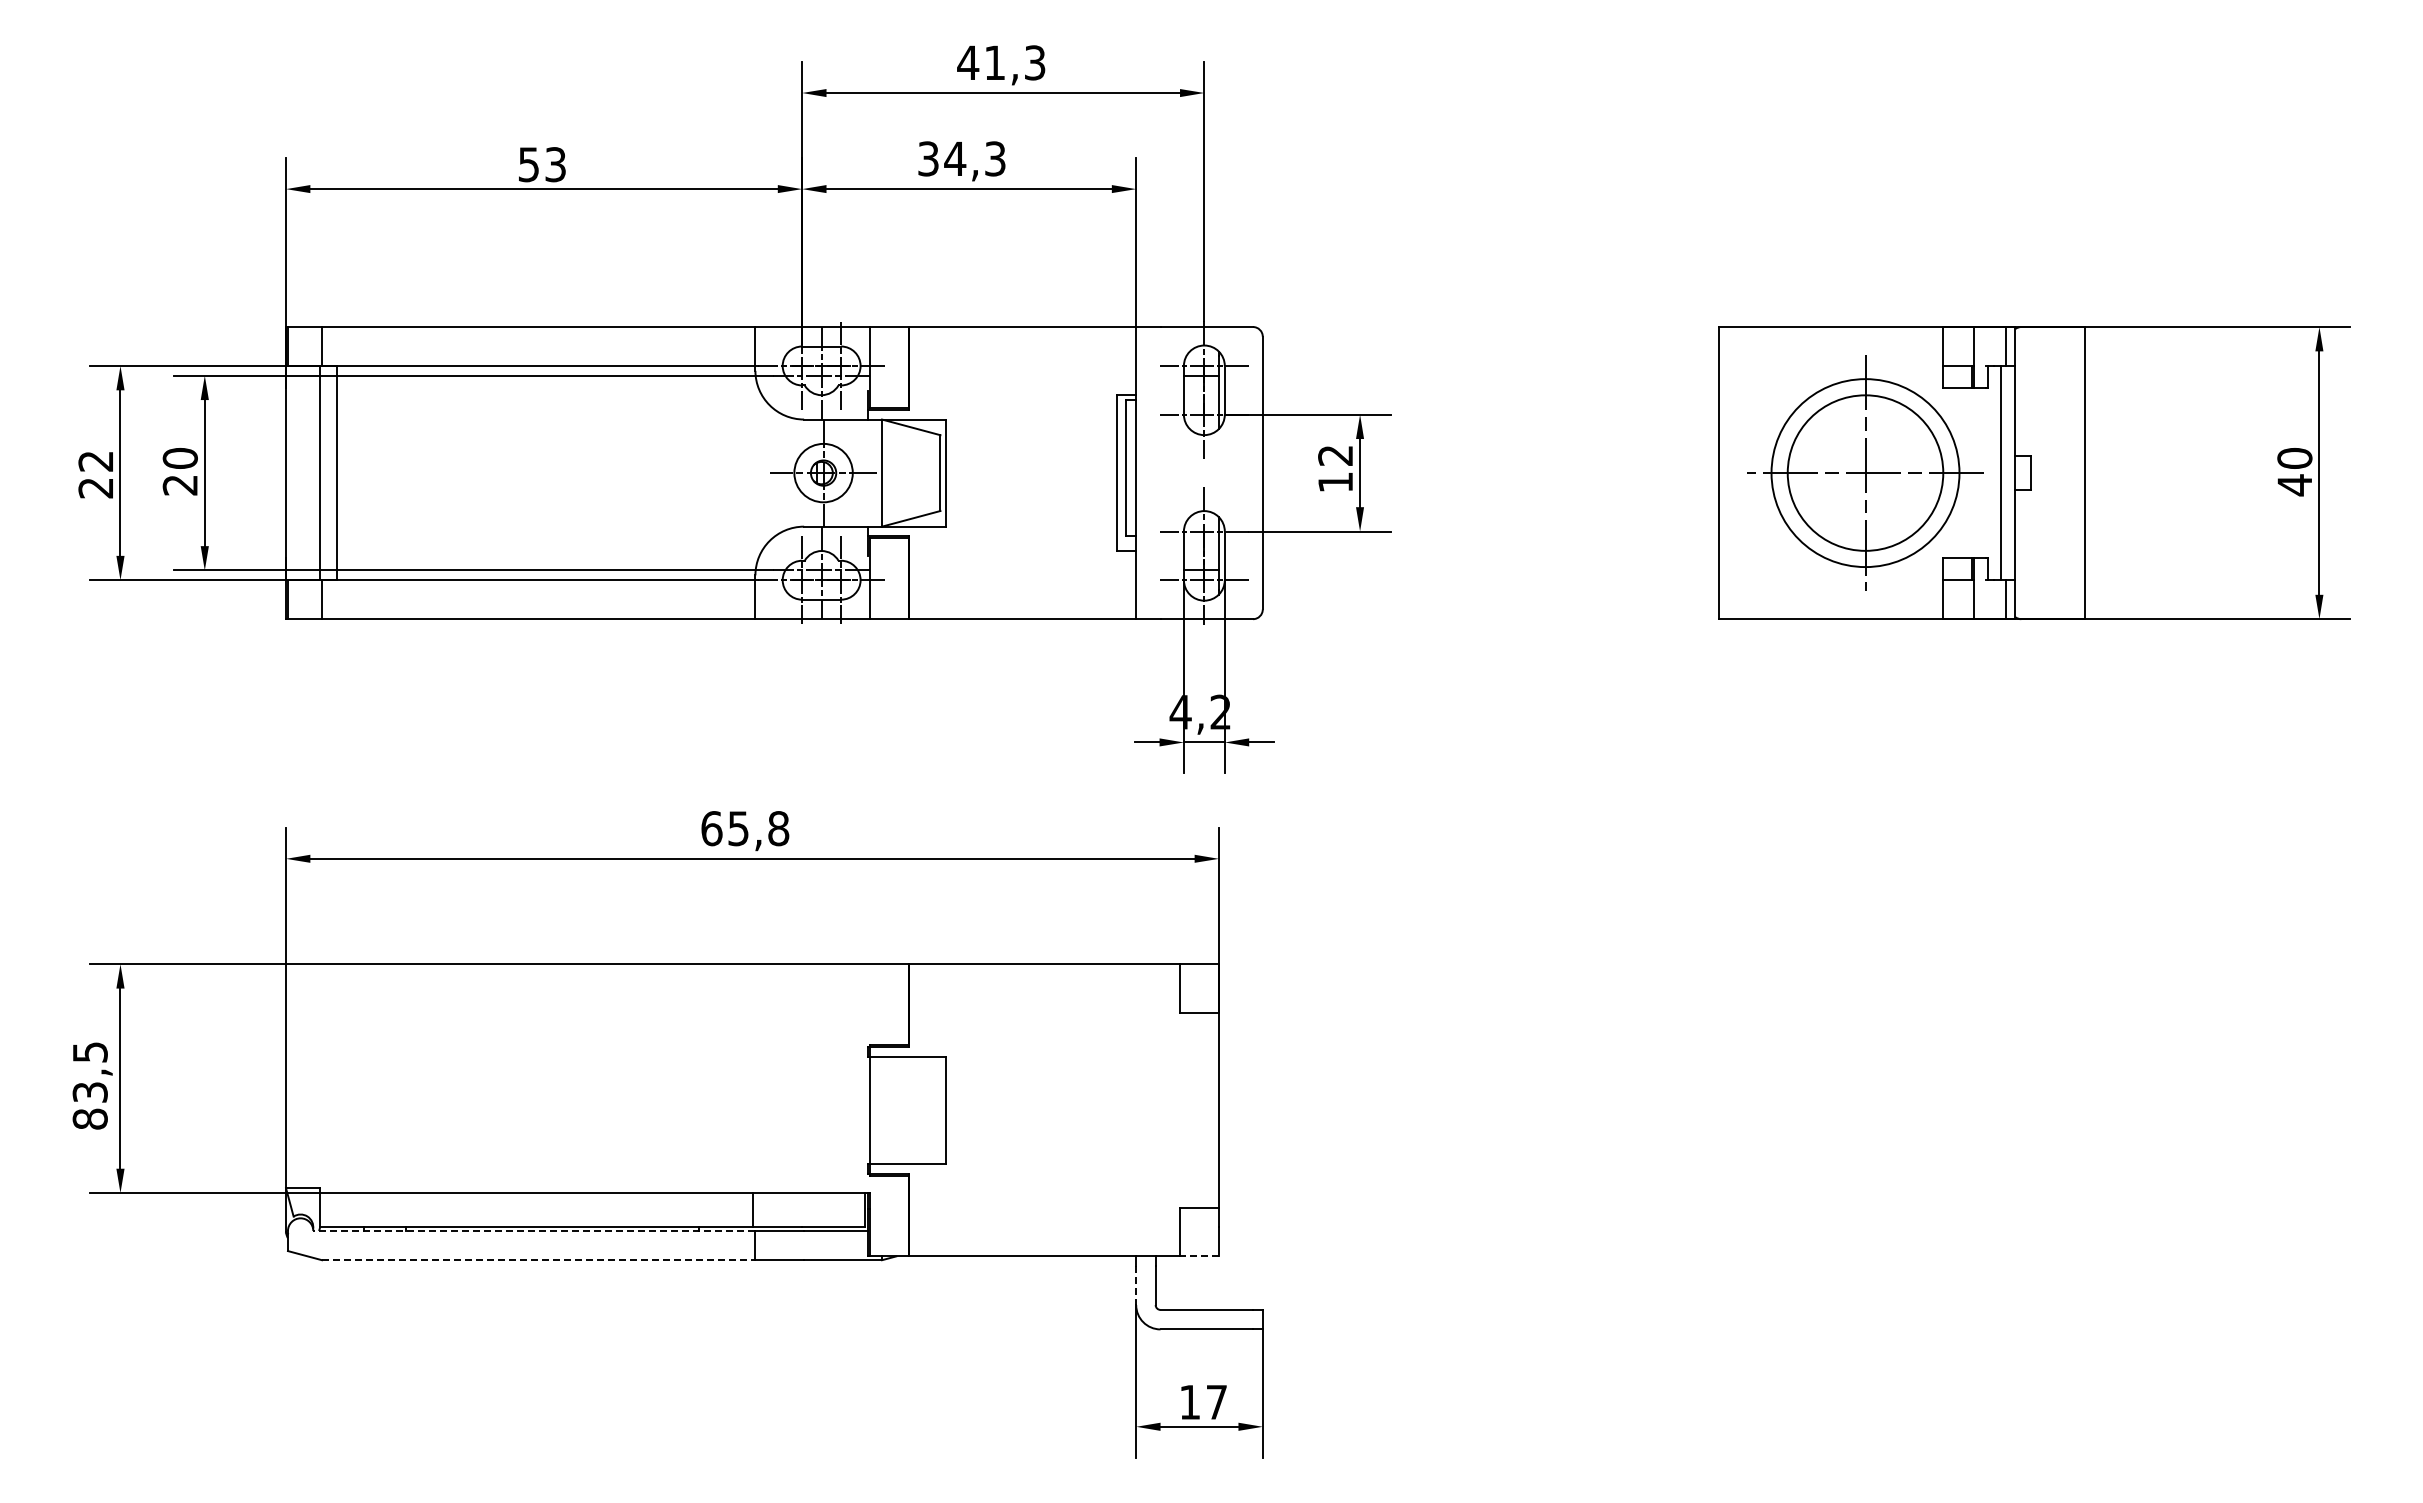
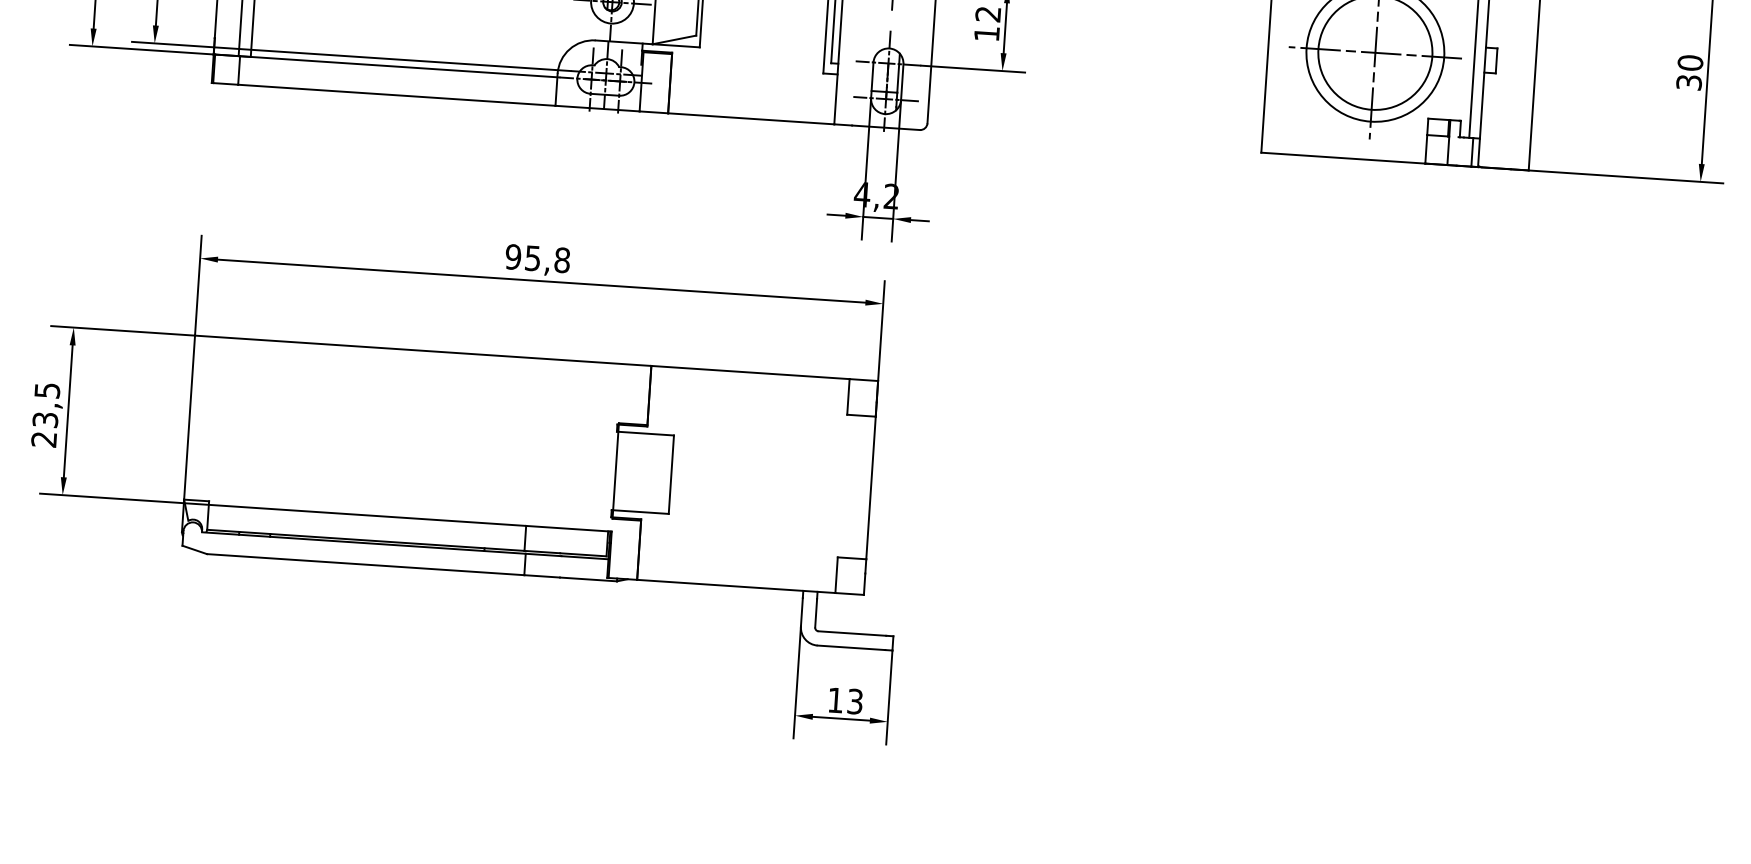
text: (2294, 485) -> (1688, 82), 40 -> 30
text: (711, 828) -> (513, 256), 65,8 -> 95,8
text: (89, 1118) -> (43, 439), 83,5 -> 23,5
line: (533, 1231) -> (363, 543), dashed -> solid
line: (1199, 1256) -> (849, 594), dashed -> solid
line: (538, 1260) -> (365, 564), dashed -> solid
line: (1136, 1286) -> (802, 612), dashed -> solid
text: (1216, 1401) -> (855, 701), 17 -> 13

